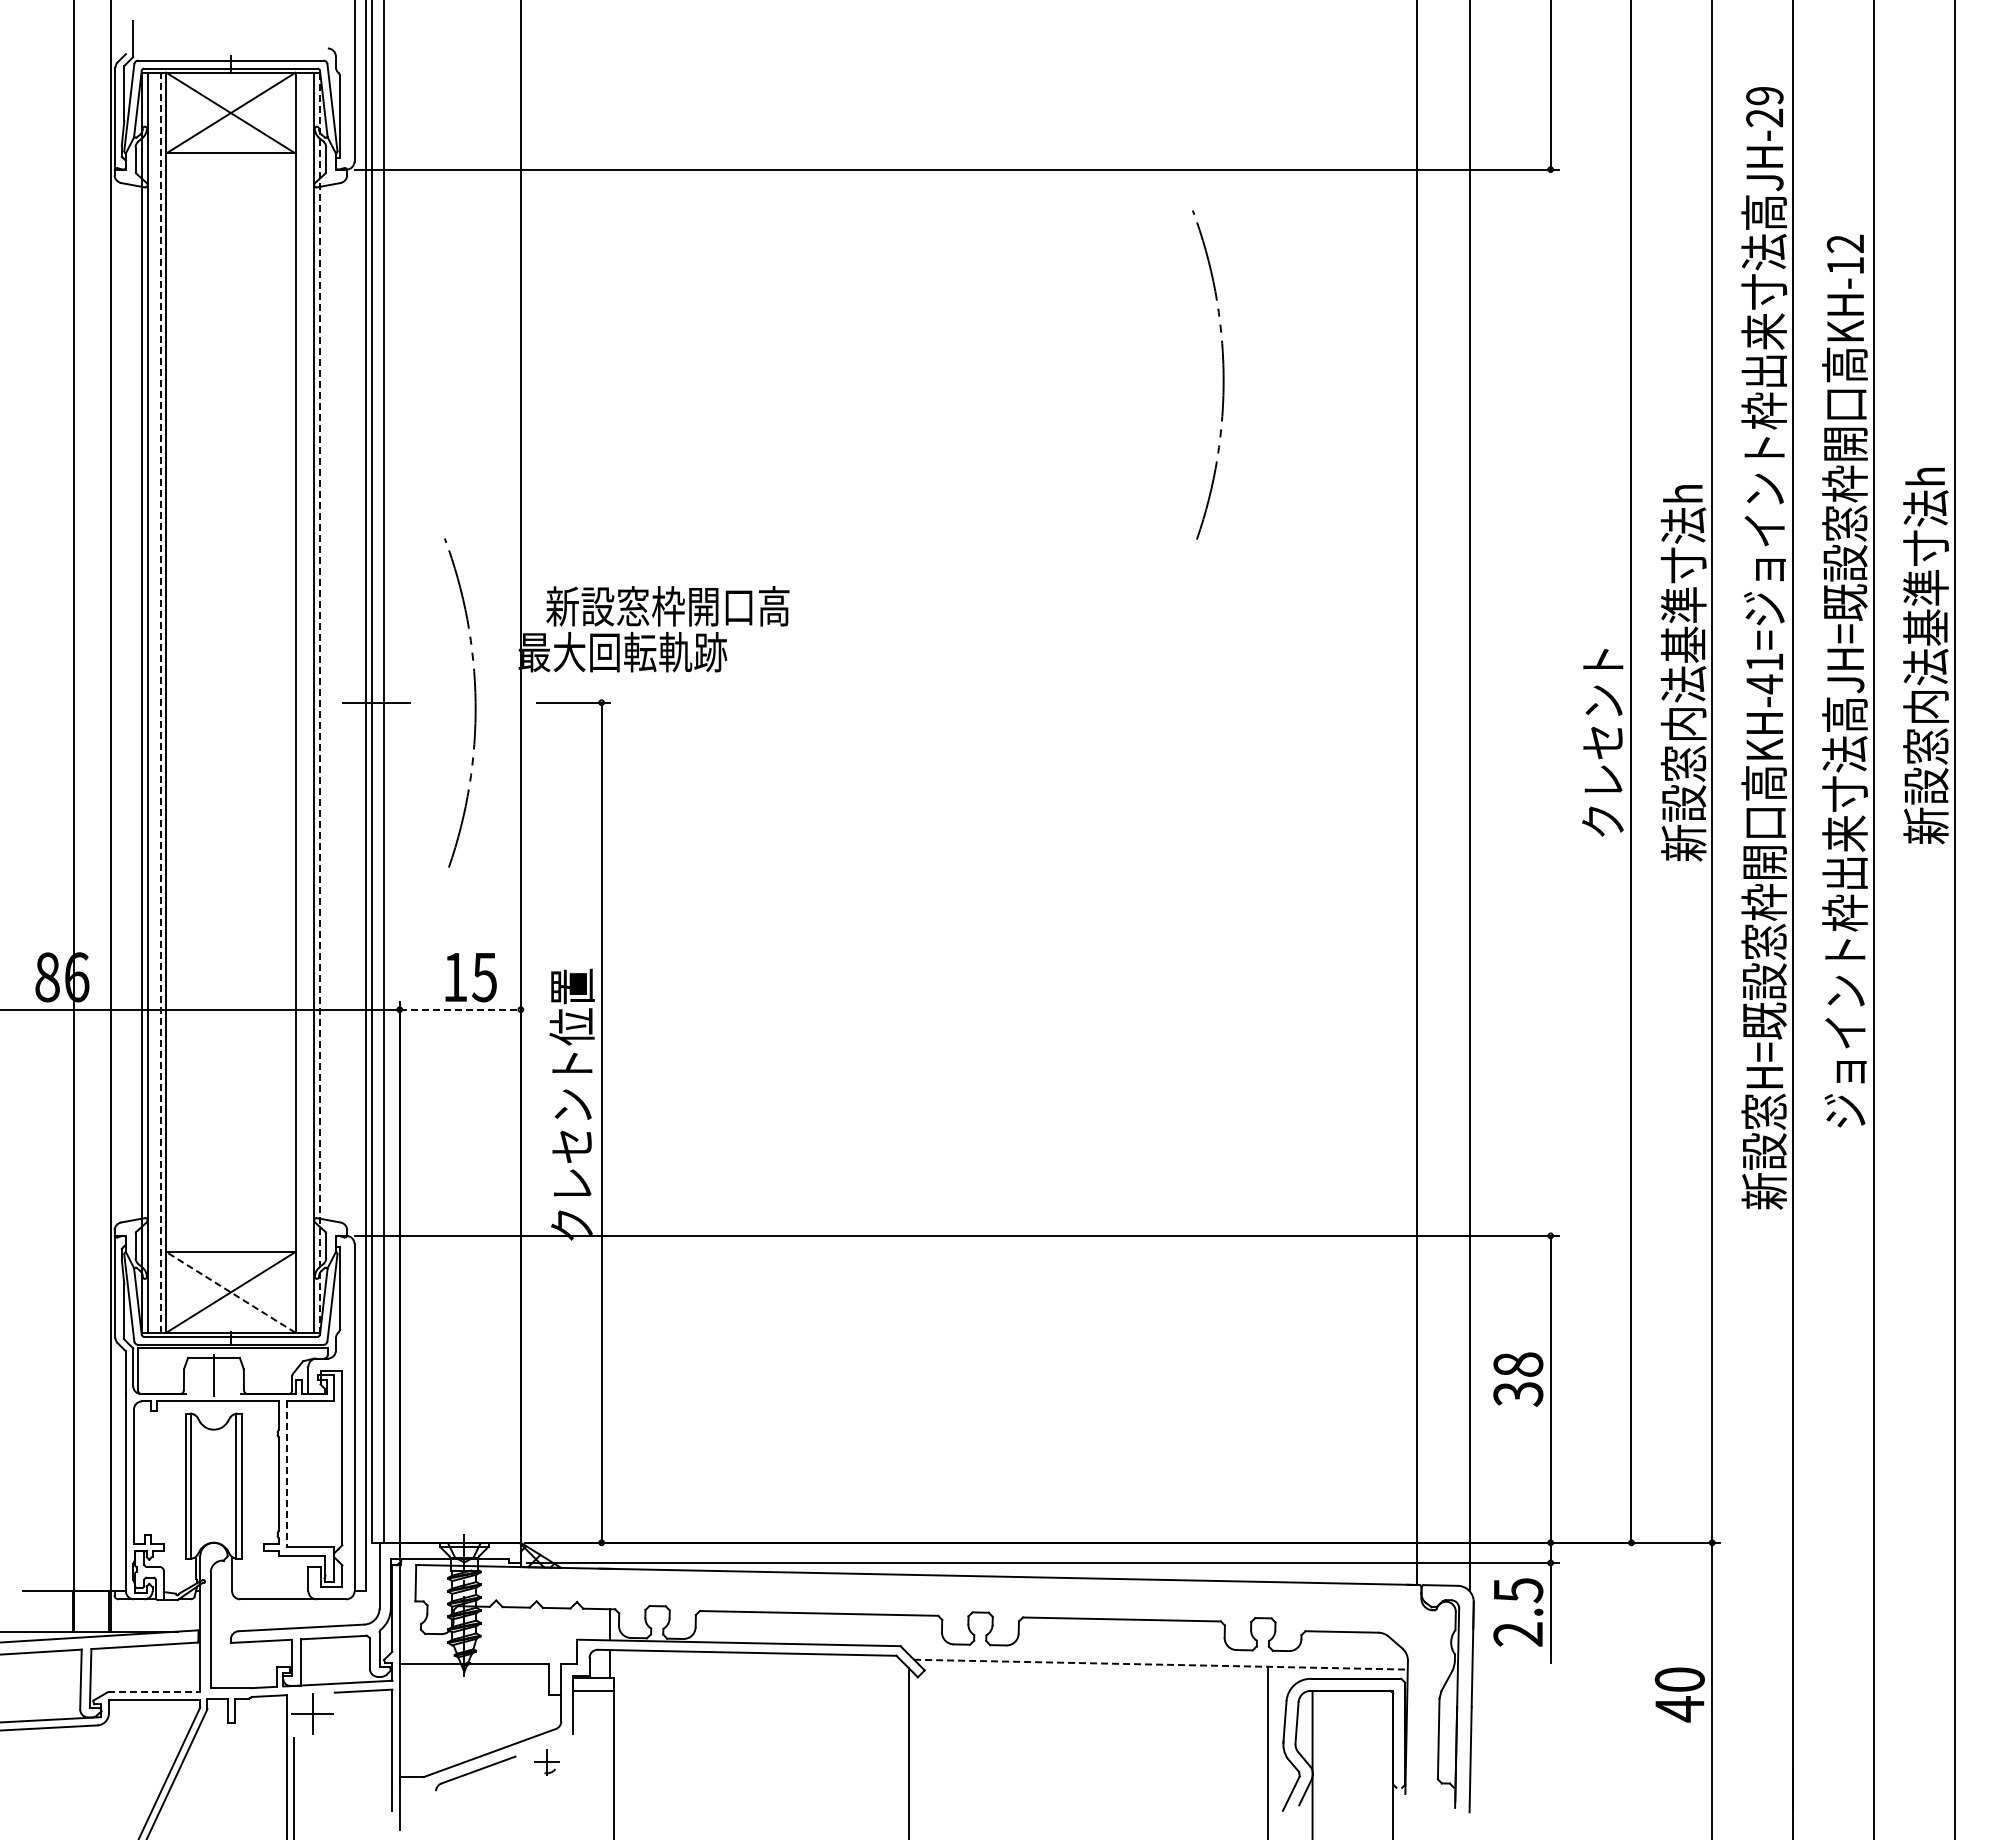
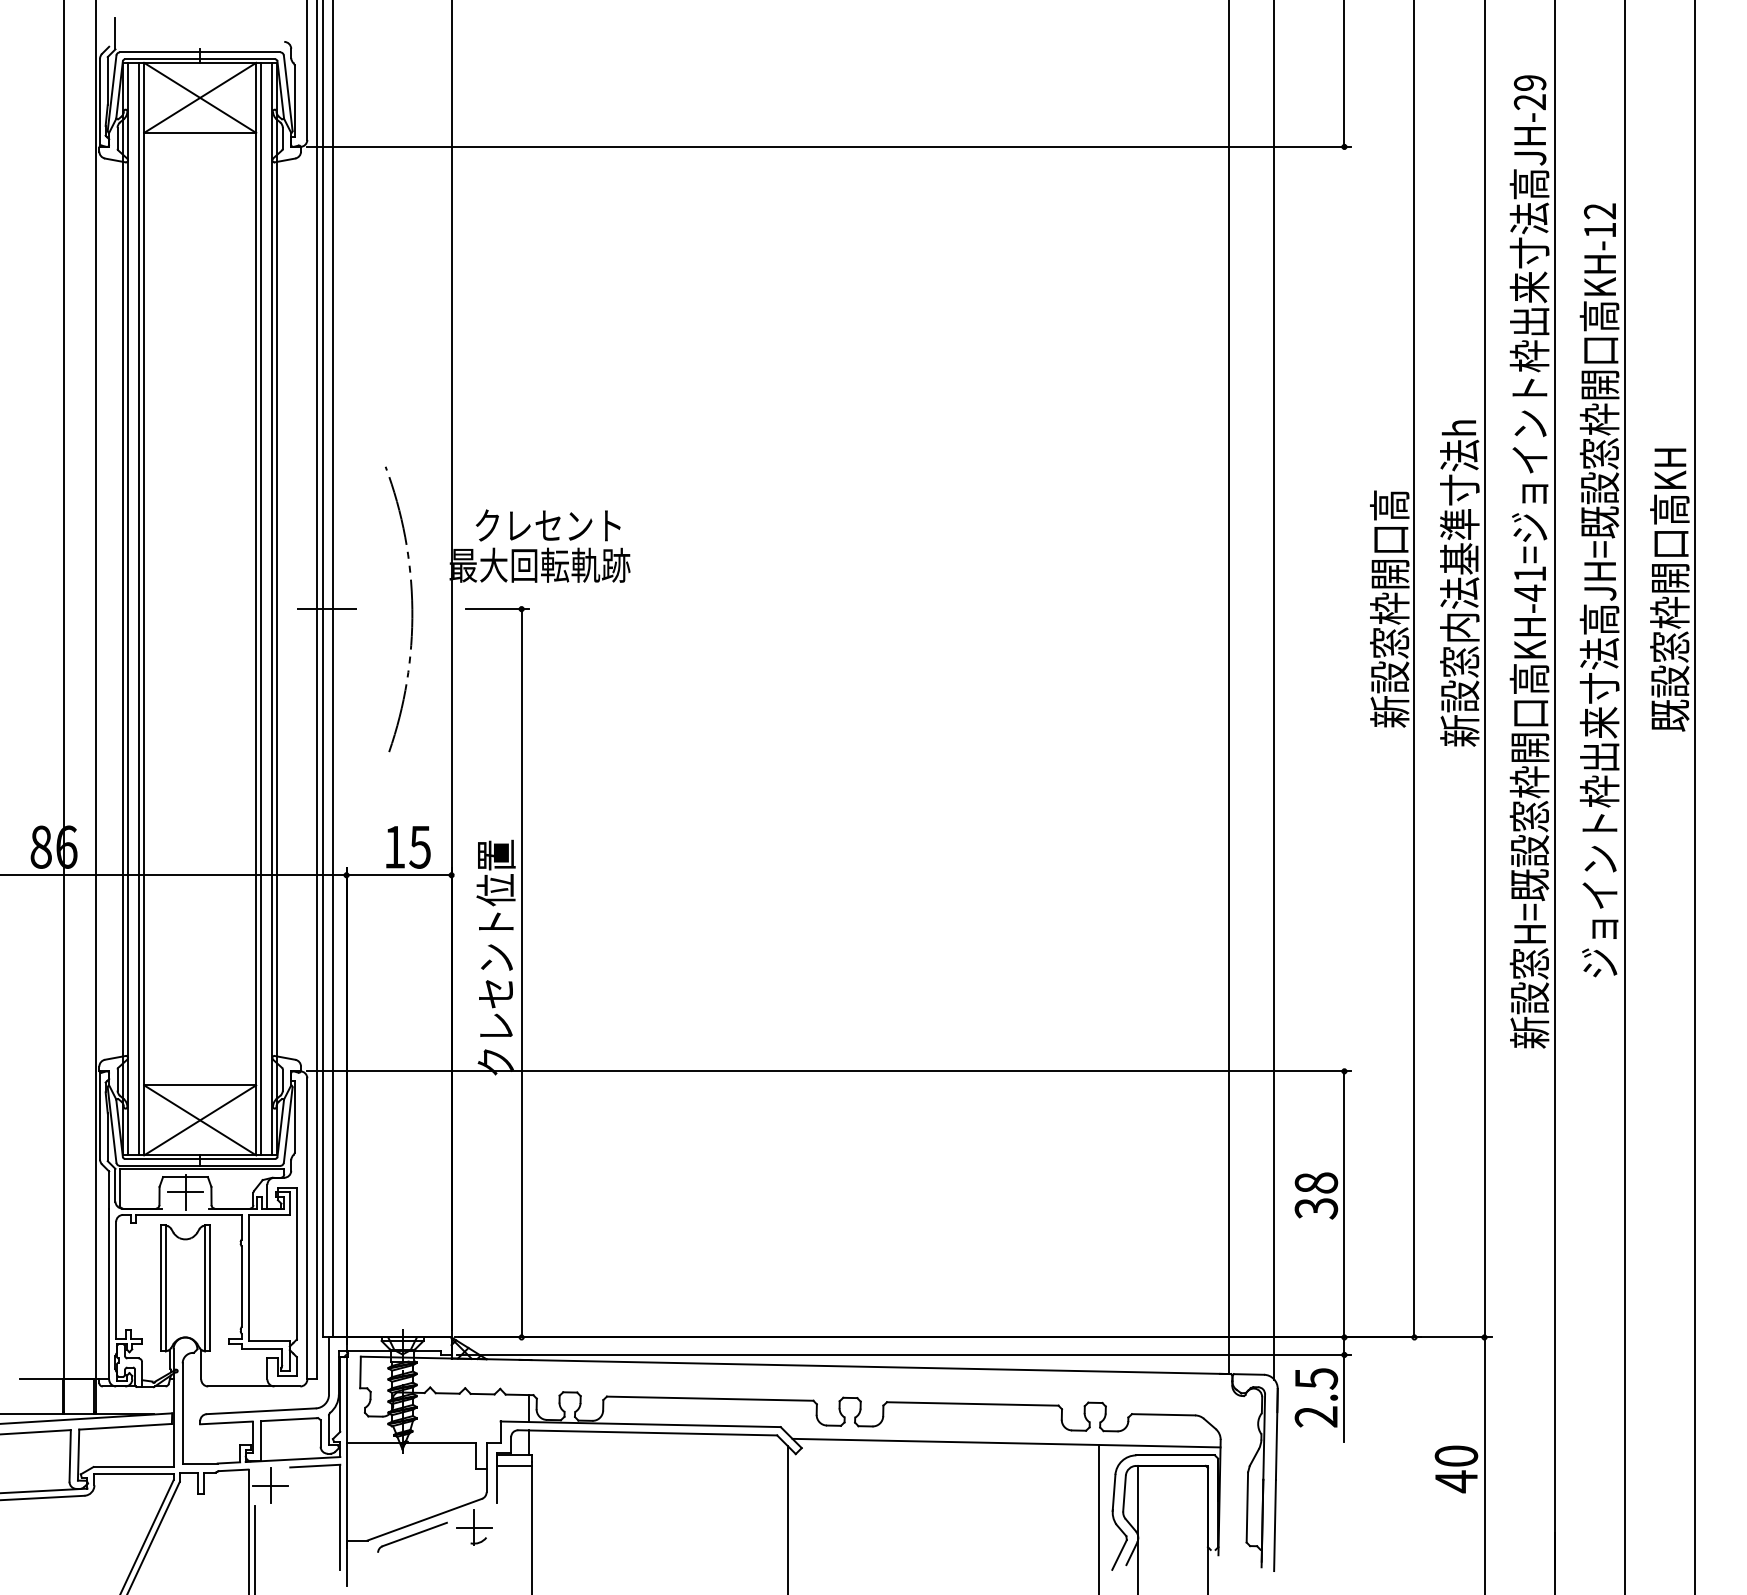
arc: (1222, 374) -> (1059, 324), removed
text: (667, 606) -> (578, 525), 新設窓枠開口高 -> クレセント
text: (1925, 655) -> (1669, 568), 新設窓内法基準寸法h -> 既設窓枠開口高KH
line: (160, 702) -> (139, 608), dashed -> solid
line: (301, 702) -> (261, 608), added
text: (1602, 702) -> (1389, 608), クレセント -> 新設窓枠開口高
line: (319, 703) -> (277, 609), dashed -> solid
line: (460, 1009) -> (399, 875), dashed -> solid
line: (230, 1292) -> (199, 1120), dashed -> solid
line: (213, 1375) -> (185, 1192), added
line: (287, 1474) -> (249, 1278), dashed -> solid
line: (1160, 1664) -> (1006, 1442), dashed -> solid
line: (154, 1692) -> (133, 1467), dashed -> solid
part: (546, 1762) -> (473, 1527), size x1.67

